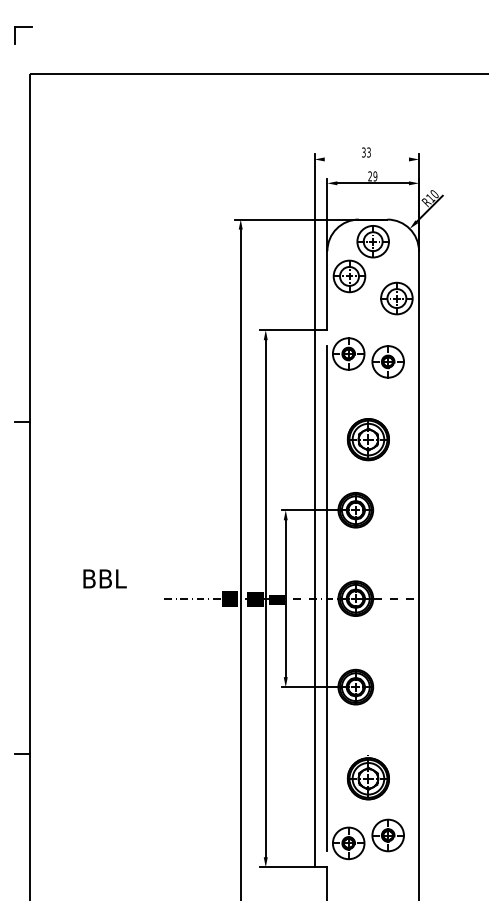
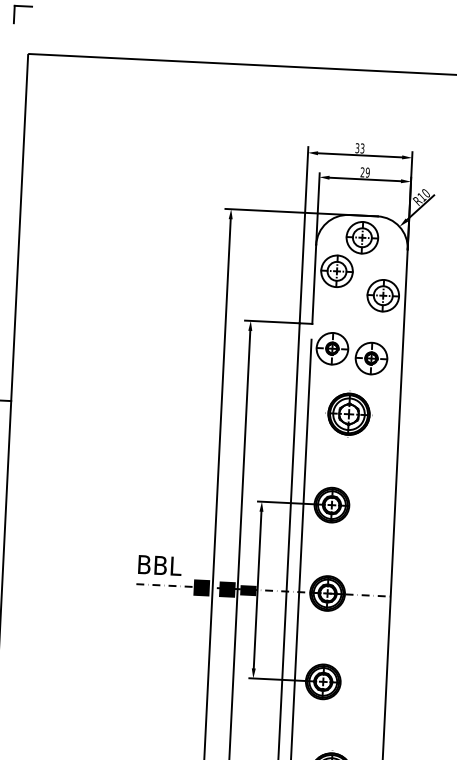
line: (366, 159) -> (359, 155), added
part: (367, 439) -> (348, 414), moved
text: (104, 578) -> (159, 565), moved

